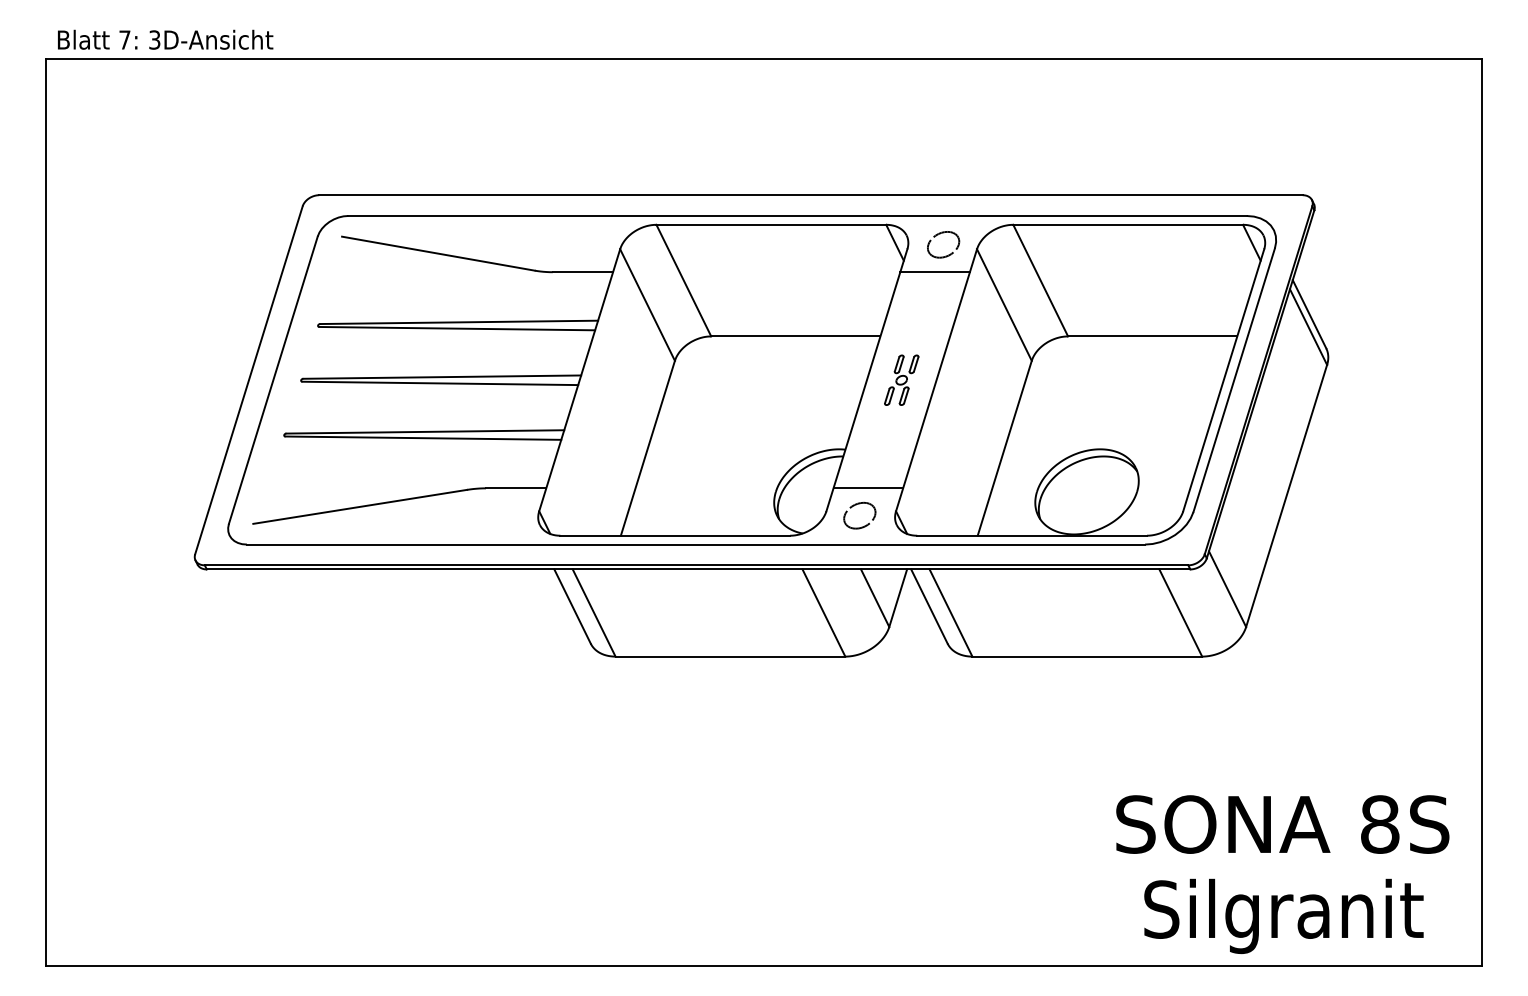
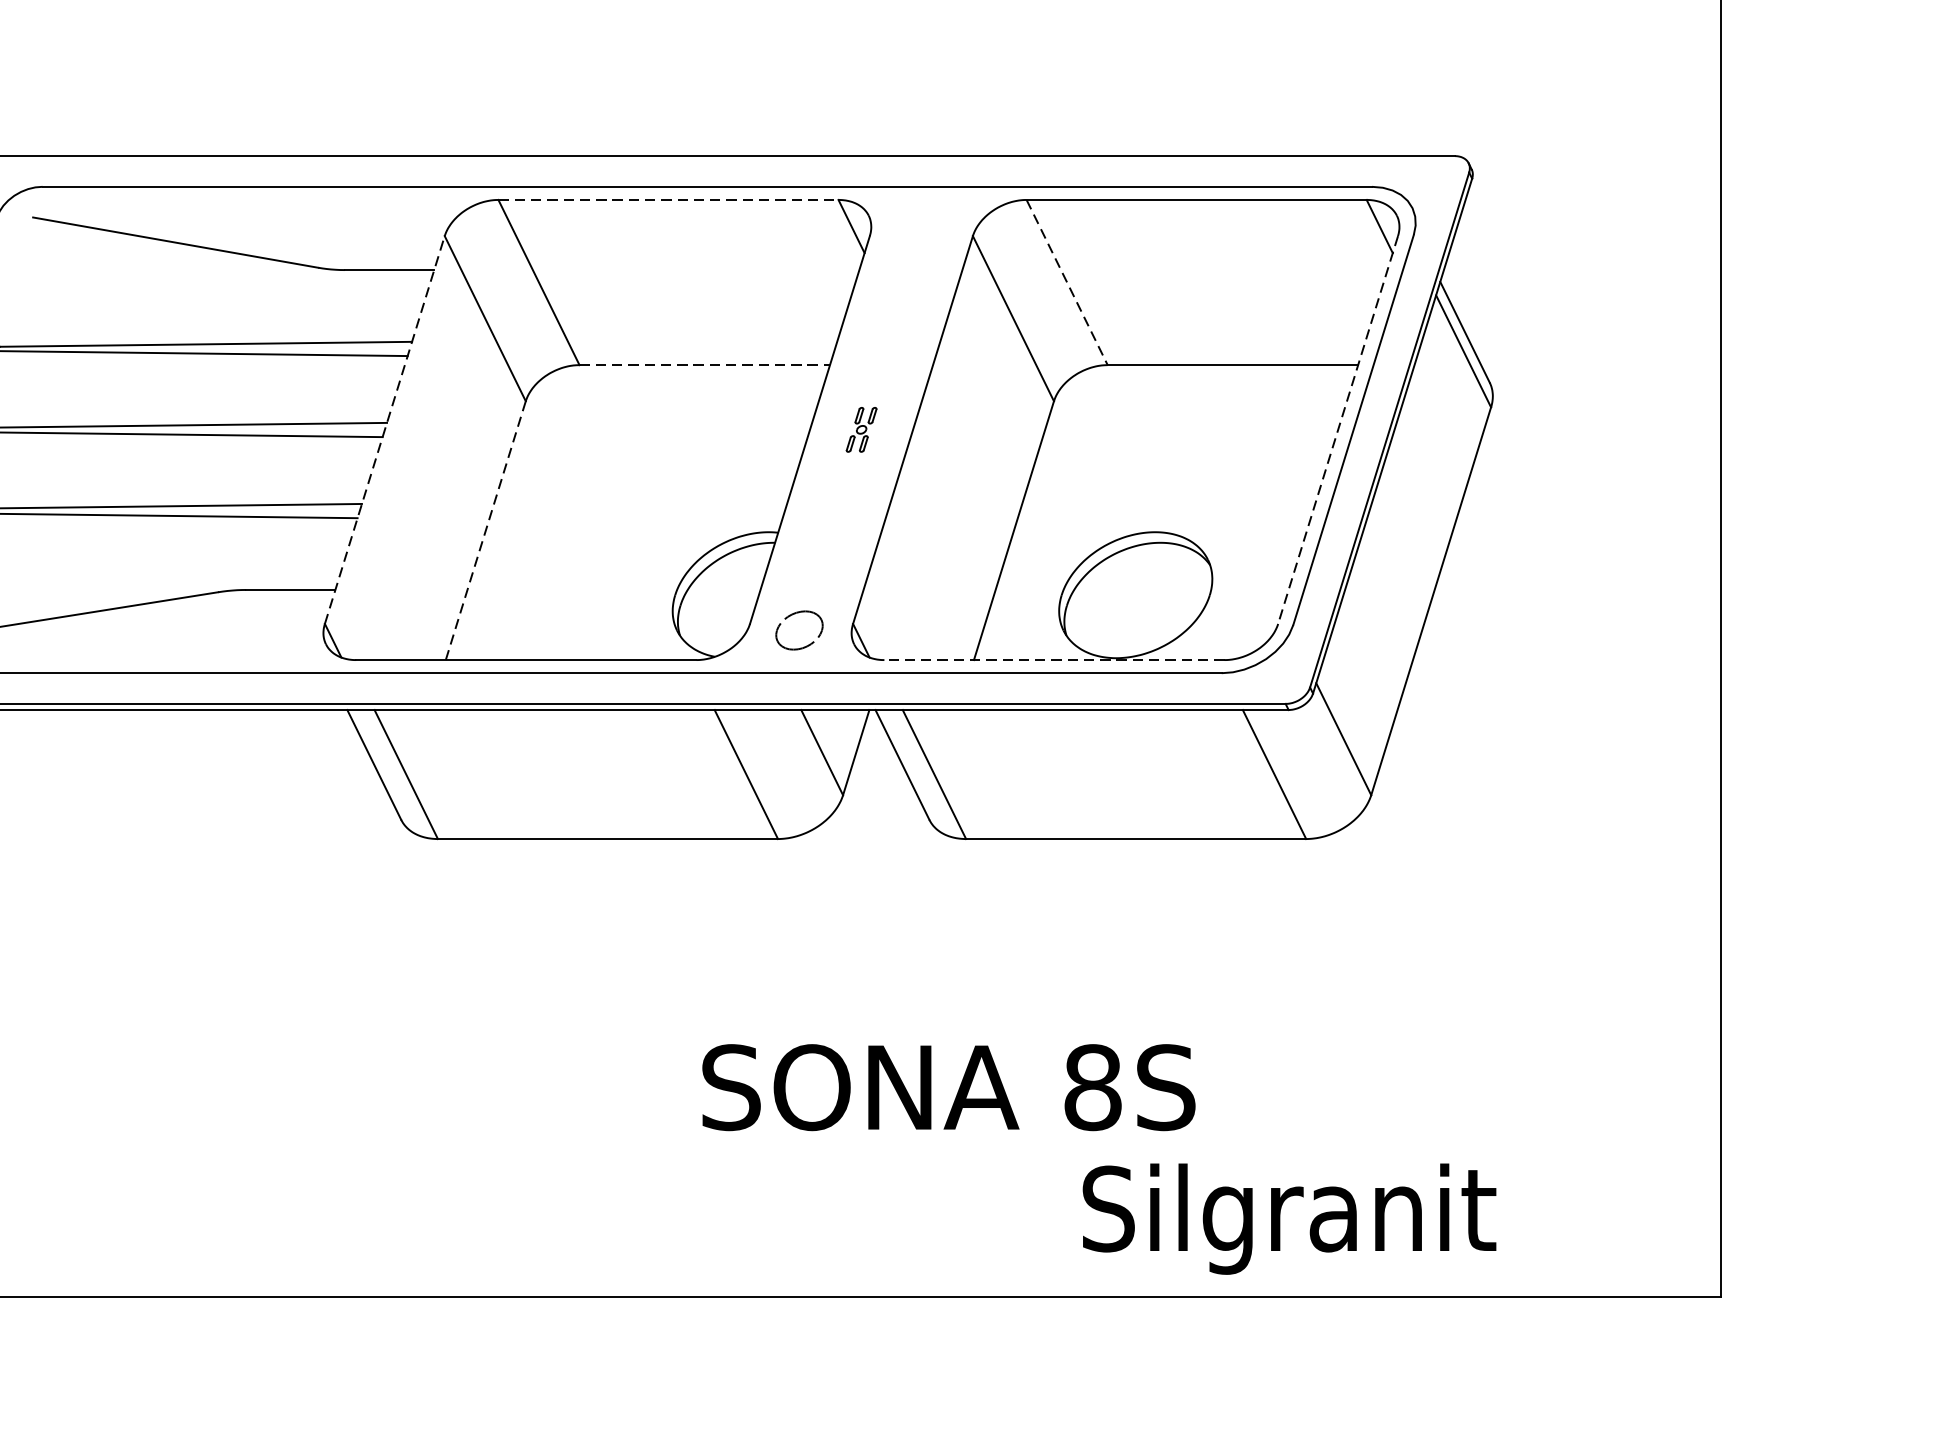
line: (771, 224) -> (668, 199), solid -> dashed
part: (938, 235) -> (915, 215), removed
line: (934, 272) -> (909, 270), removed
line: (1040, 281) -> (1066, 283), solid -> dashed
line: (795, 336) -> (704, 365), solid -> dashed
line: (579, 379) -> (384, 428), solid -> dashed
part: (901, 379) -> (861, 428), size x0.6
line: (1223, 380) -> (1337, 430), solid -> dashed
line: (647, 448) -> (485, 530), solid -> dashed
line: (868, 488) -> (812, 590), removed
line: (1032, 535) -> (1055, 659), solid -> dashed
text: (1282, 824) -> (948, 1087), moved
text: (1283, 915) -> (1288, 1217), moved

